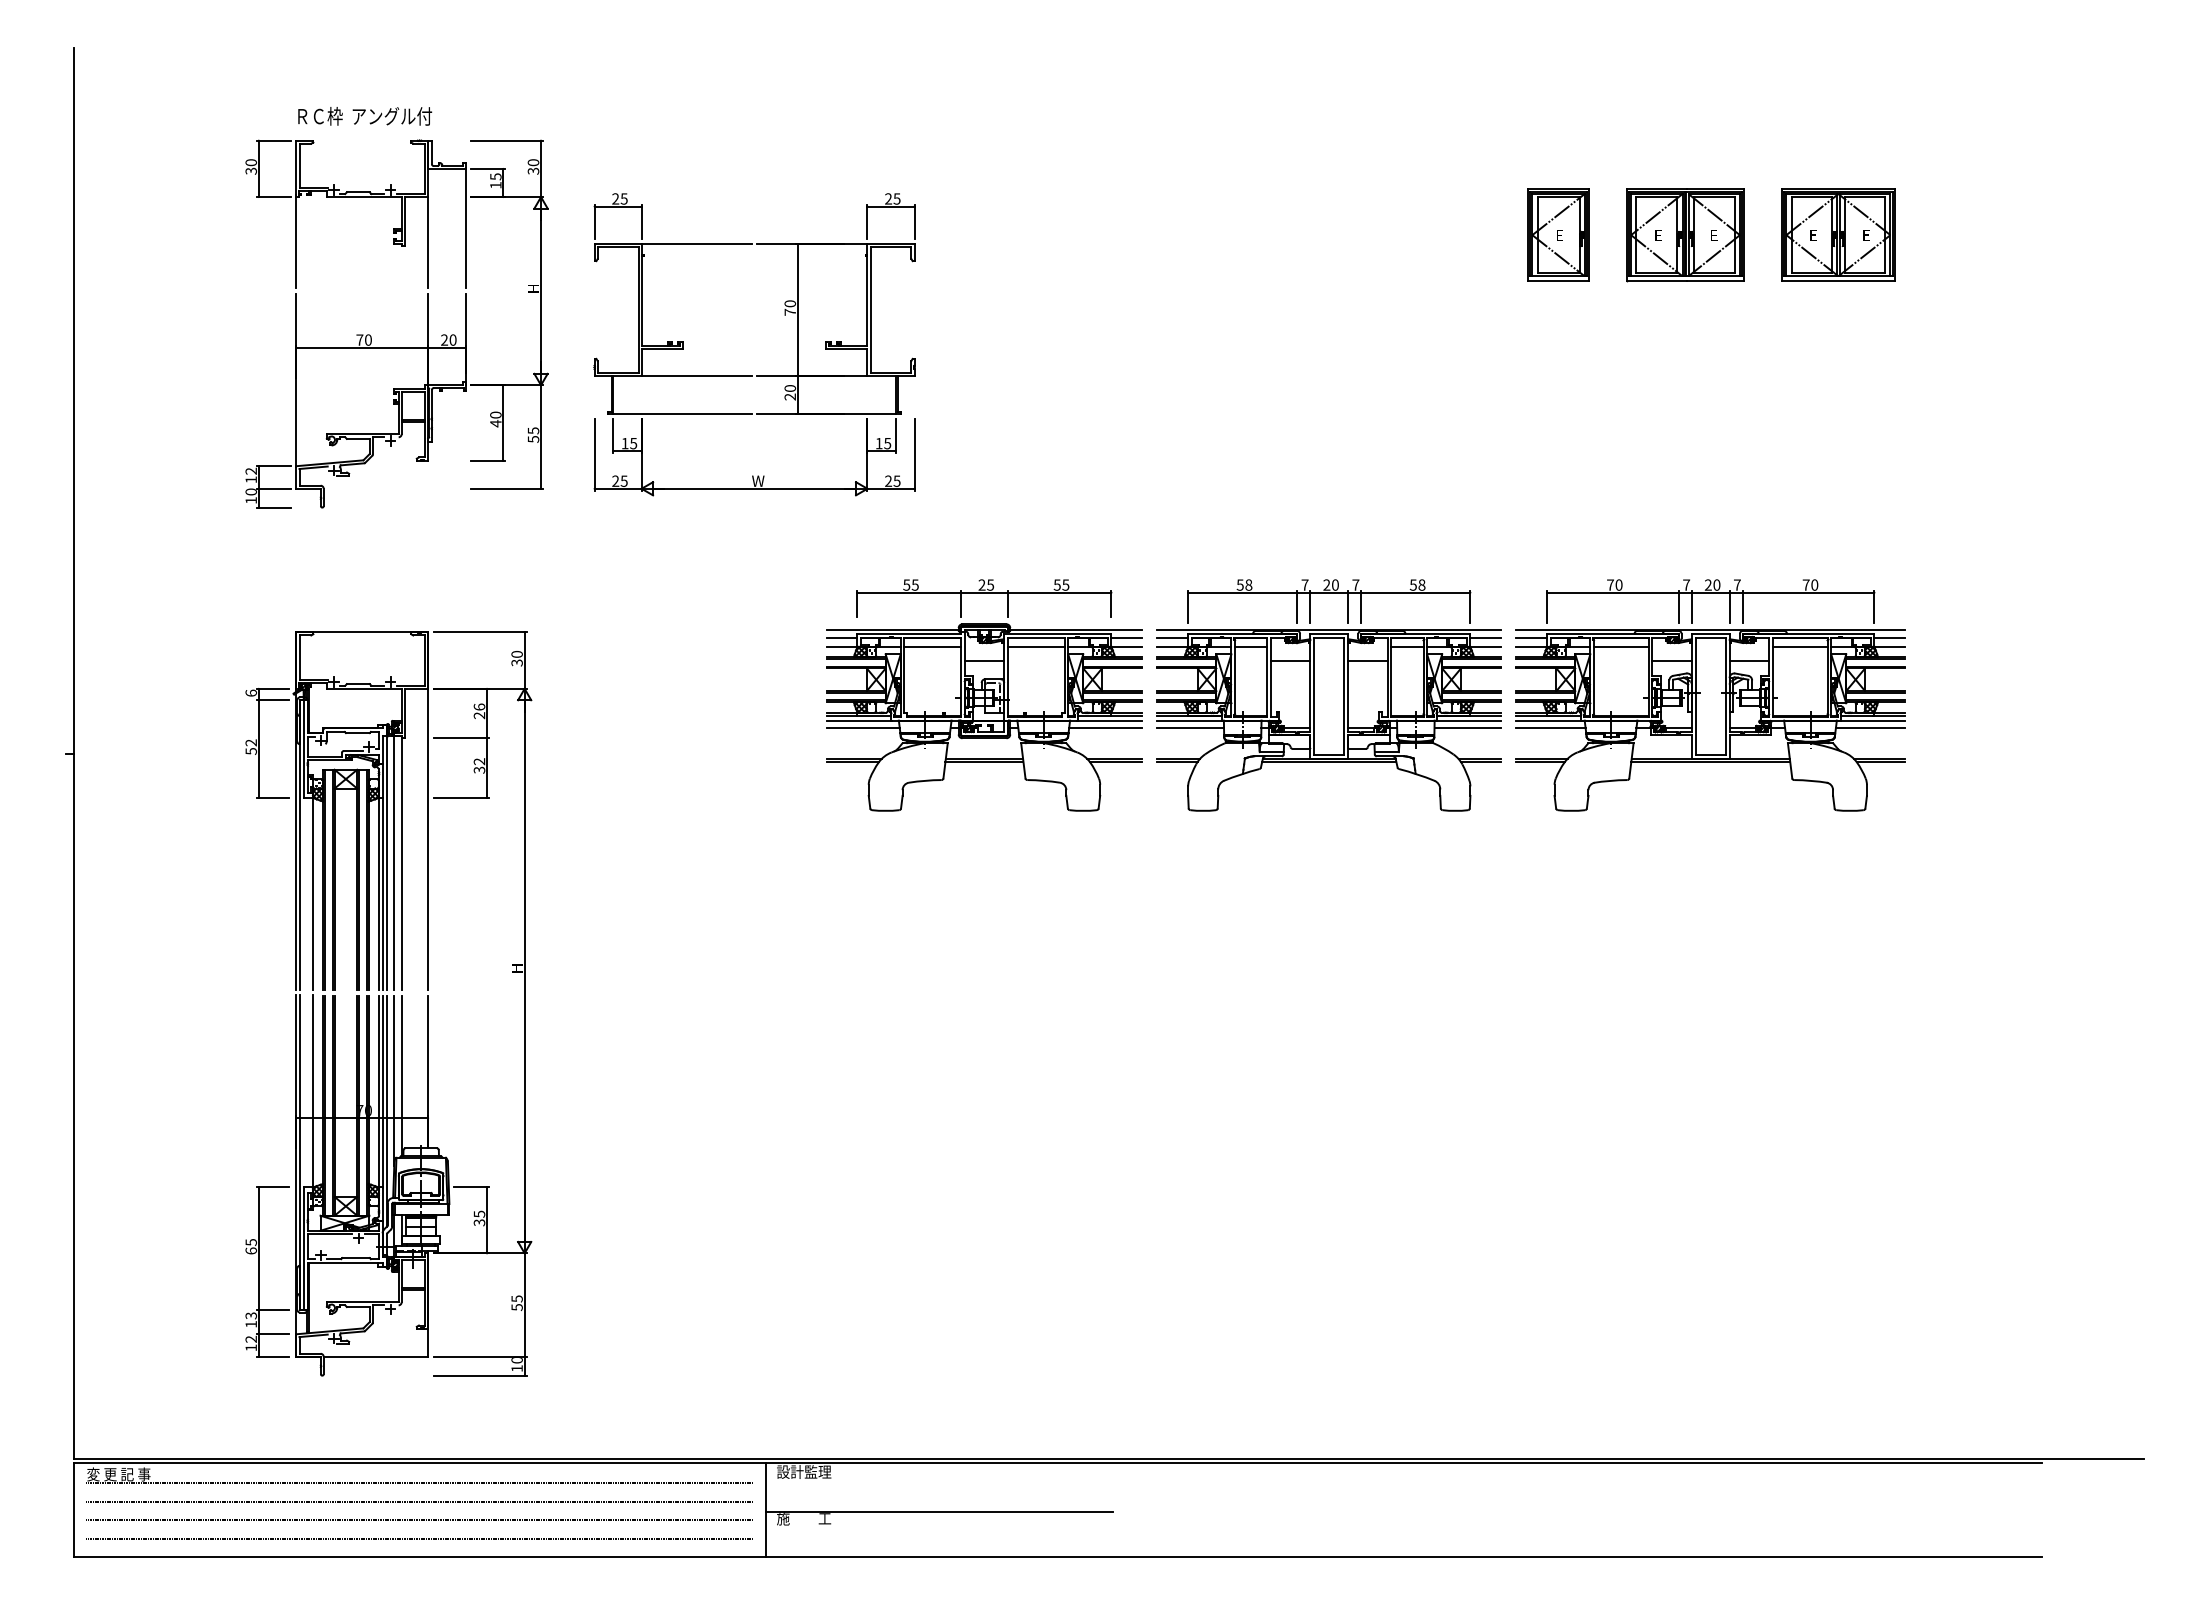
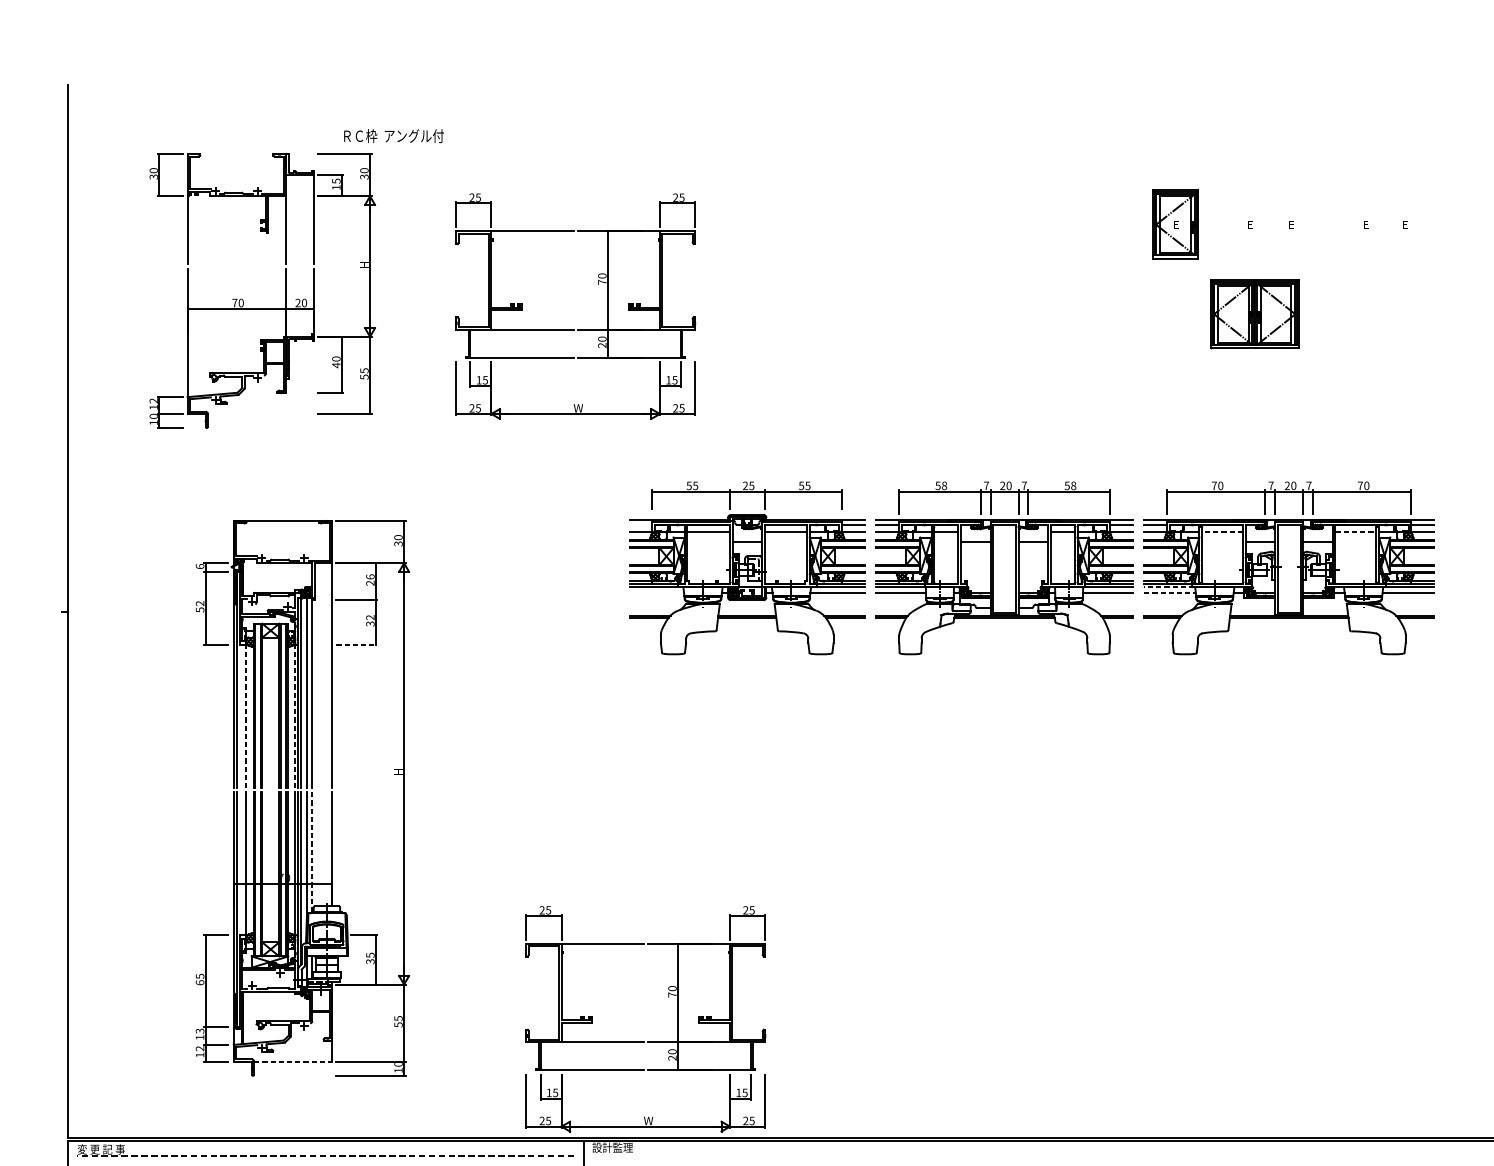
text: (365, 116) -> (394, 136), moved
part: (1838, 234) -> (1384, 224), removed
part: (1685, 235) -> (1254, 314), moved
part: (396, 347) -> (262, 308), moved
line: (841, 638) -> (640, 525), removed
line: (1620, 646) -> (1221, 531), solid -> dashed
line: (1800, 646) -> (1356, 531), solid -> dashed
line: (1549, 720) -> (1168, 586), solid -> dashed
line: (862, 728) -> (656, 592), removed
line: (1550, 728) -> (1169, 592), solid -> dashed
line: (461, 797) -> (356, 644), solid -> dashed
line: (312, 893) -> (245, 716), solid -> dashed
line: (378, 893) -> (295, 716), solid -> dashed
line: (401, 1076) -> (312, 852), solid -> dashed
part: (846, 1330) -> (644, 1042), added
line: (376, 1356) -> (293, 1061), solid -> dashed

